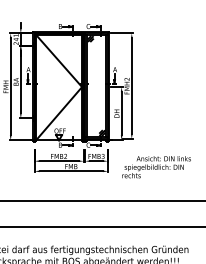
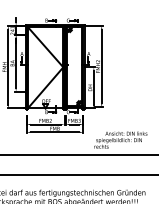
text: (156, 166) -> (120, 139), moved

